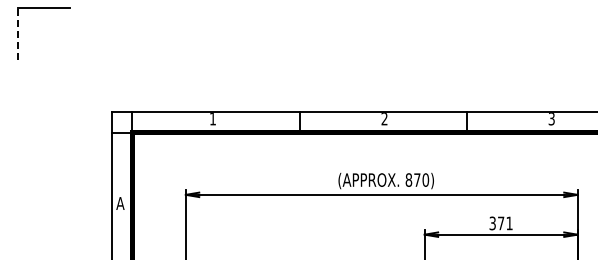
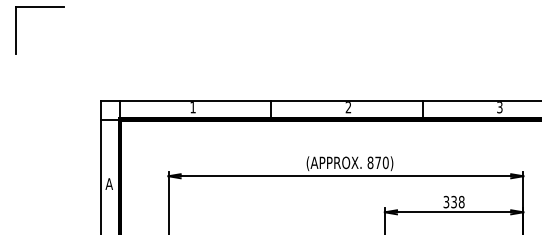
line: (17, 33) -> (16, 30), dashed -> solid
text: (505, 223) -> (458, 202), 371 -> 338

